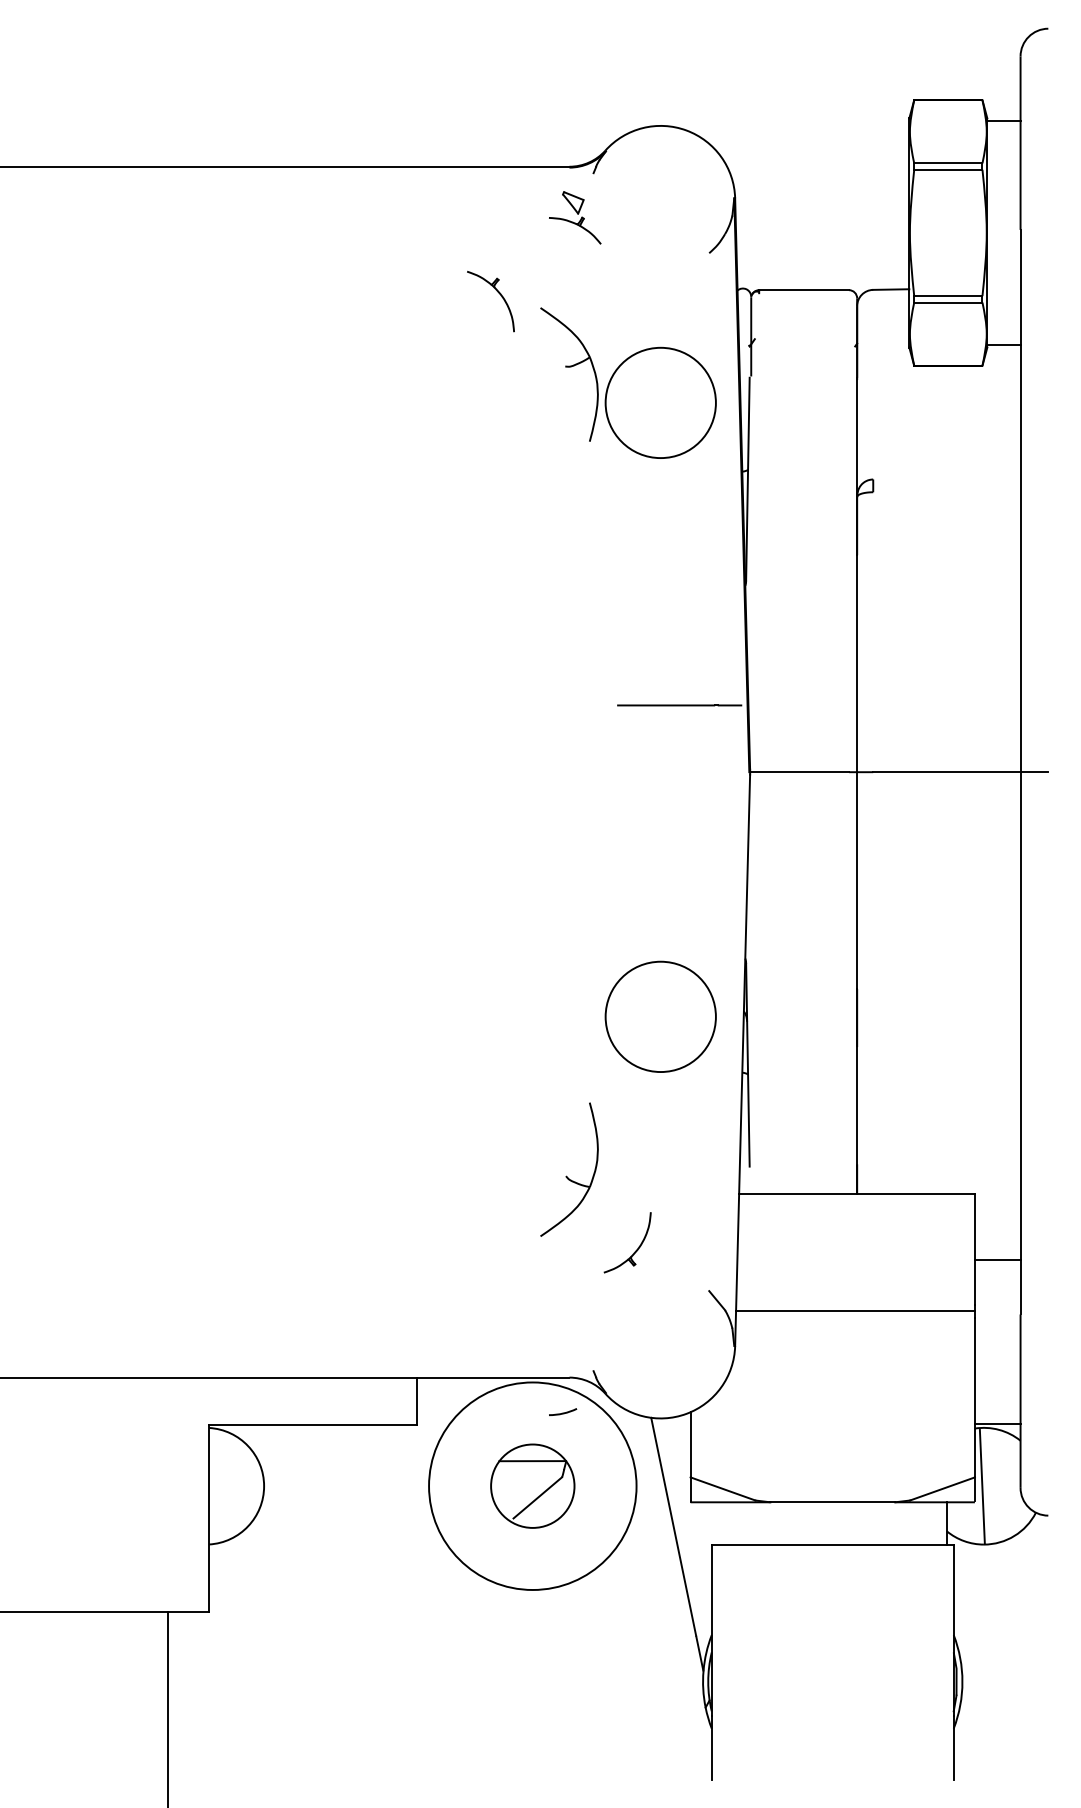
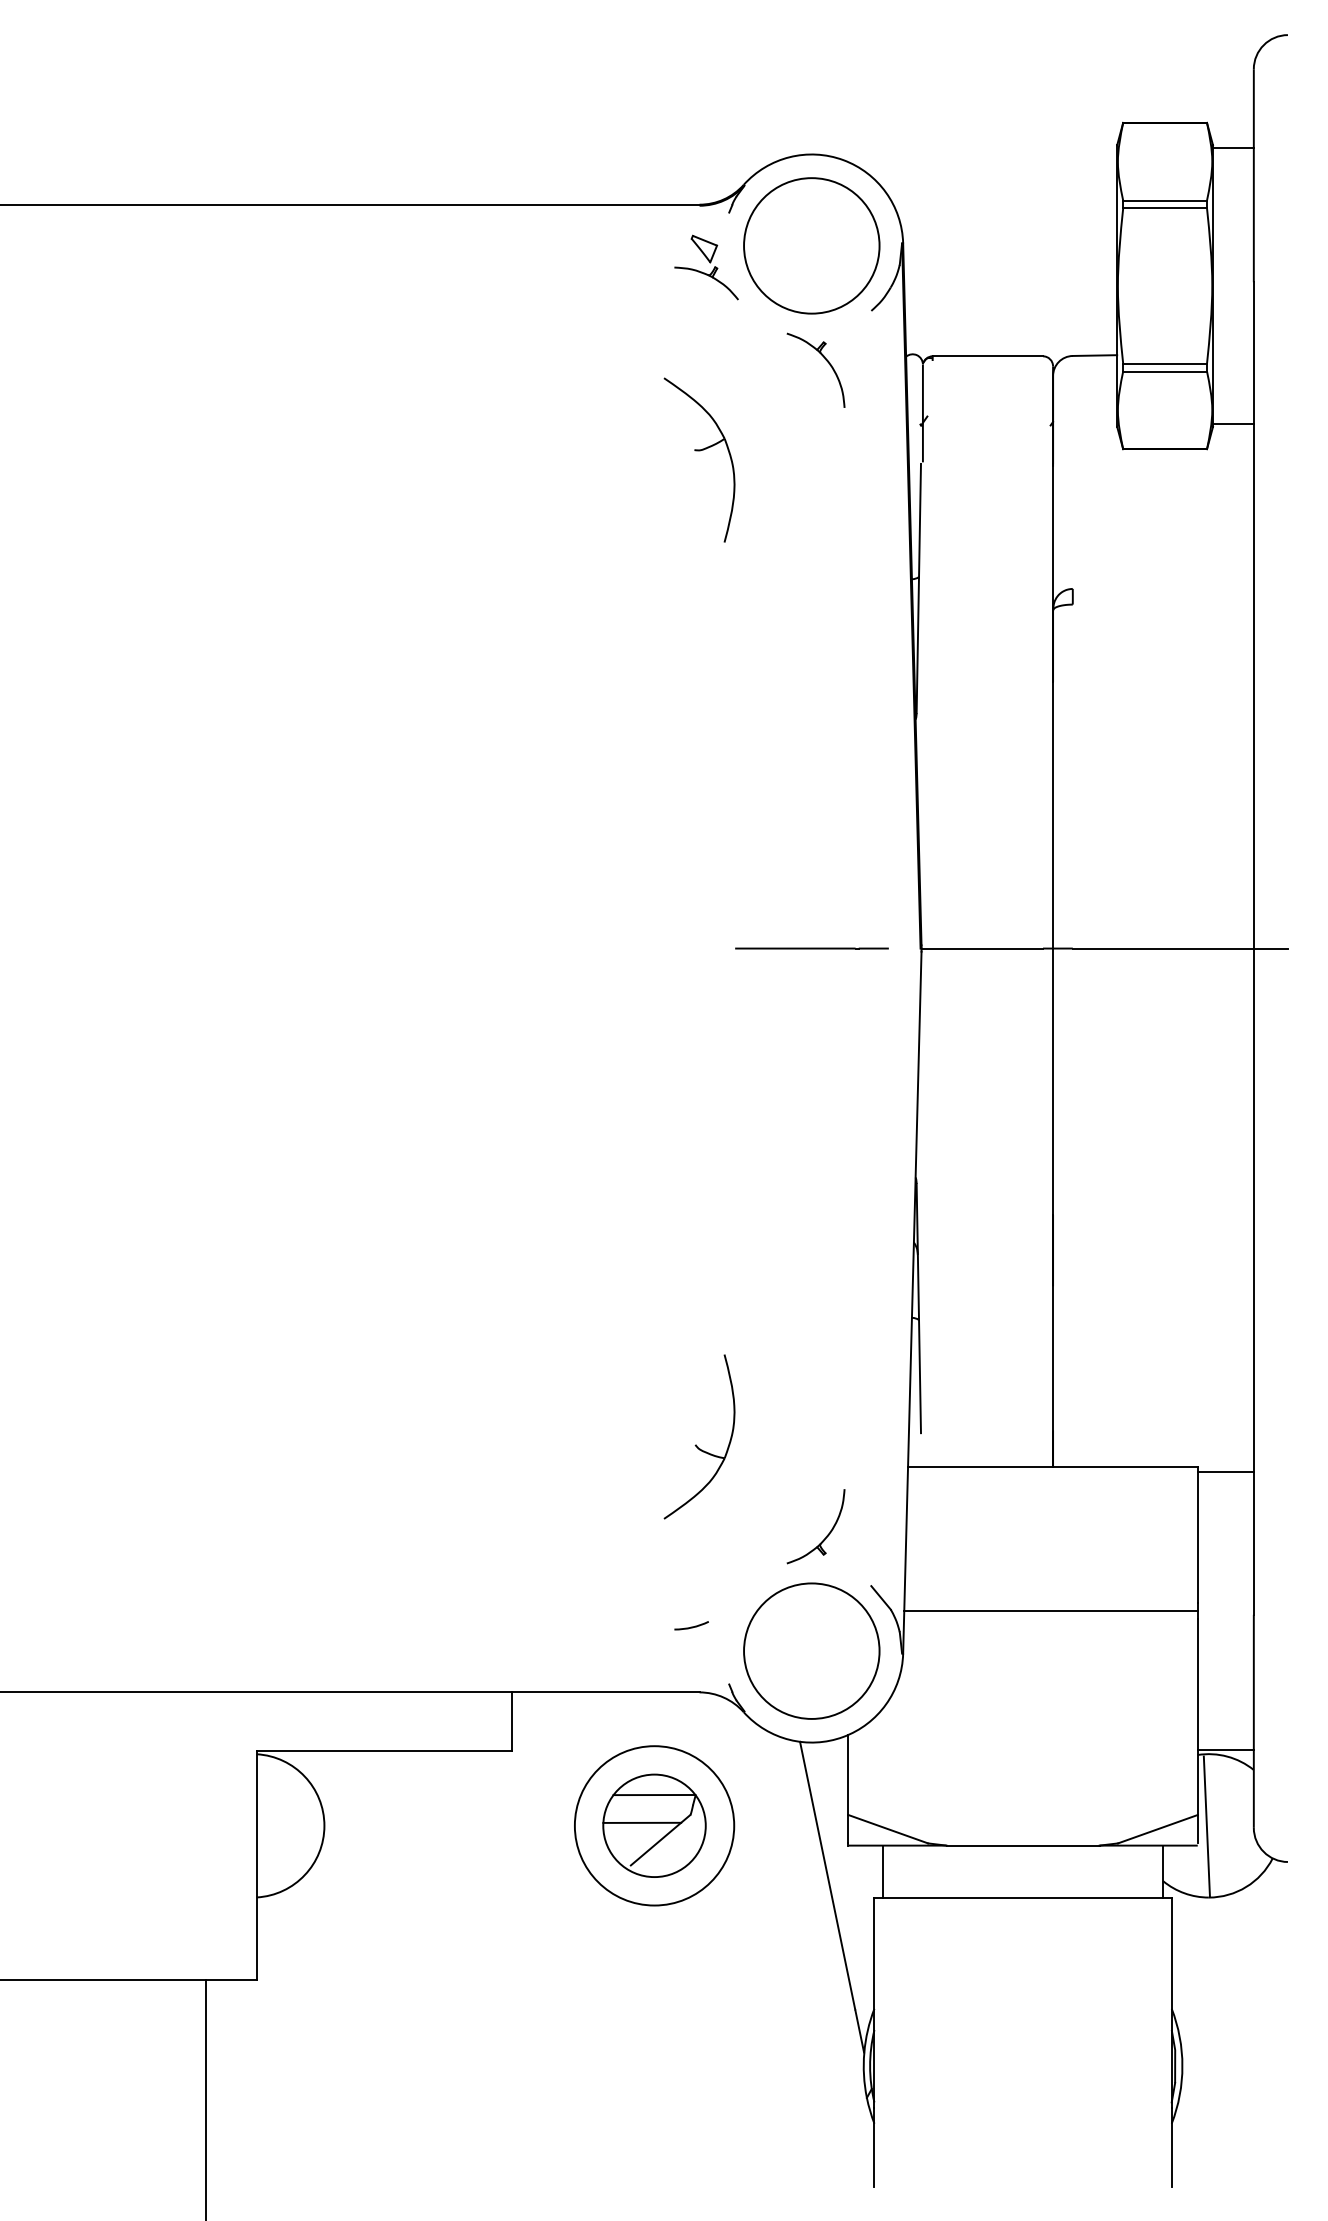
part: (498, 293) -> (825, 360), moved
circle: (660, 402) -> (811, 245), moved
line: (679, 705) -> (811, 948), moved
circle: (660, 1016) -> (811, 1650), moved
part: (636, 1249) -> (826, 1535), moved
line: (997, 1260) -> (1225, 1472), moved
arc: (562, 1412) -> (691, 1626), moved
line: (523, 1483) -> (642, 1822), added
circle: (532, 1485) -> (654, 1825), size x0.62
line: (718, 1523) -> (882, 1871), added

